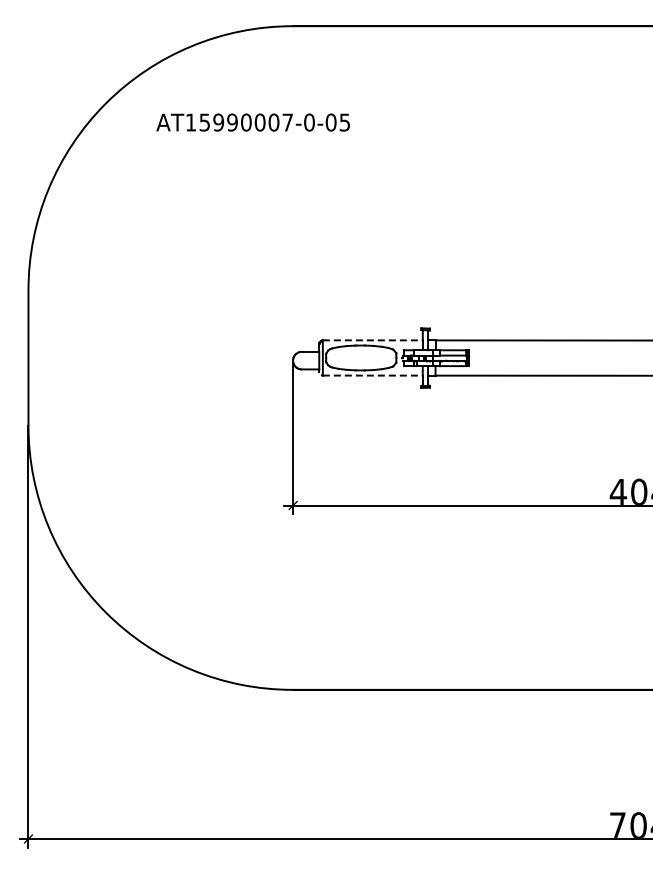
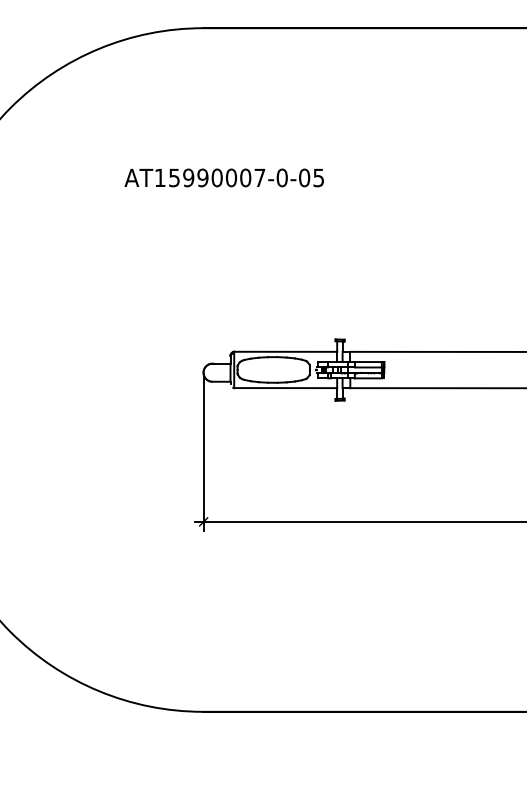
text: (252, 122) -> (223, 177), moved
line: (372, 340) -> (285, 351), dashed -> solid
line: (372, 375) -> (285, 388), dashed -> solid

